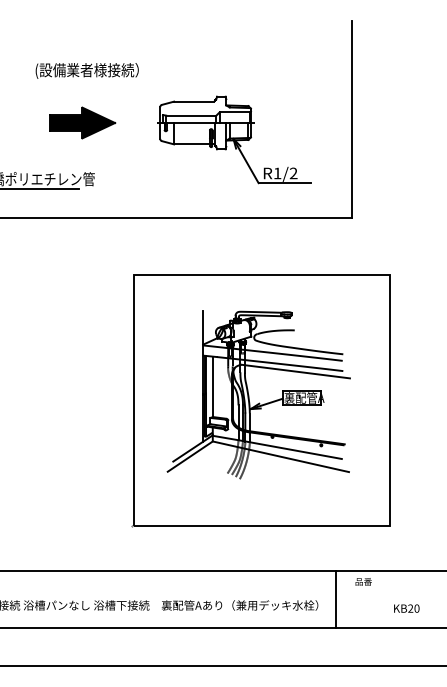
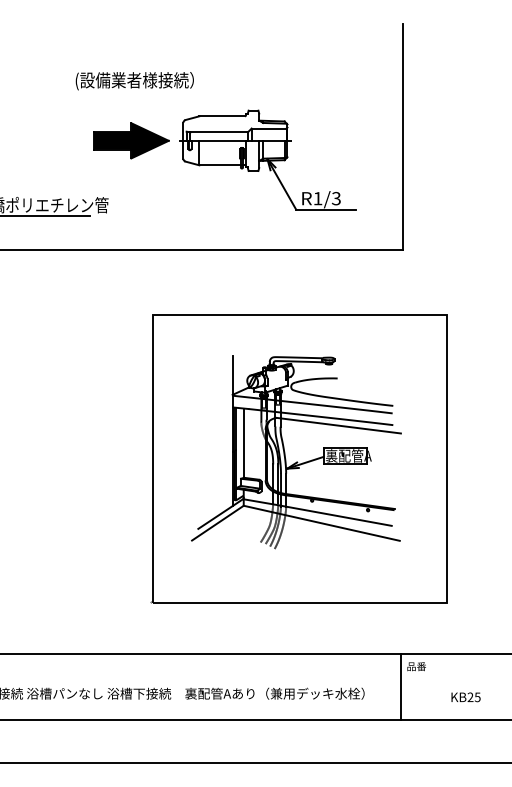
text: (86, 71) -> (134, 81), moved
part: (82, 122) -> (131, 140), moved
text: (292, 173) -> (335, 198), R1/2 -> R1/3
line: (335, 599) -> (400, 686), moved
text: (416, 608) -> (477, 697), KB20 -> KB25

